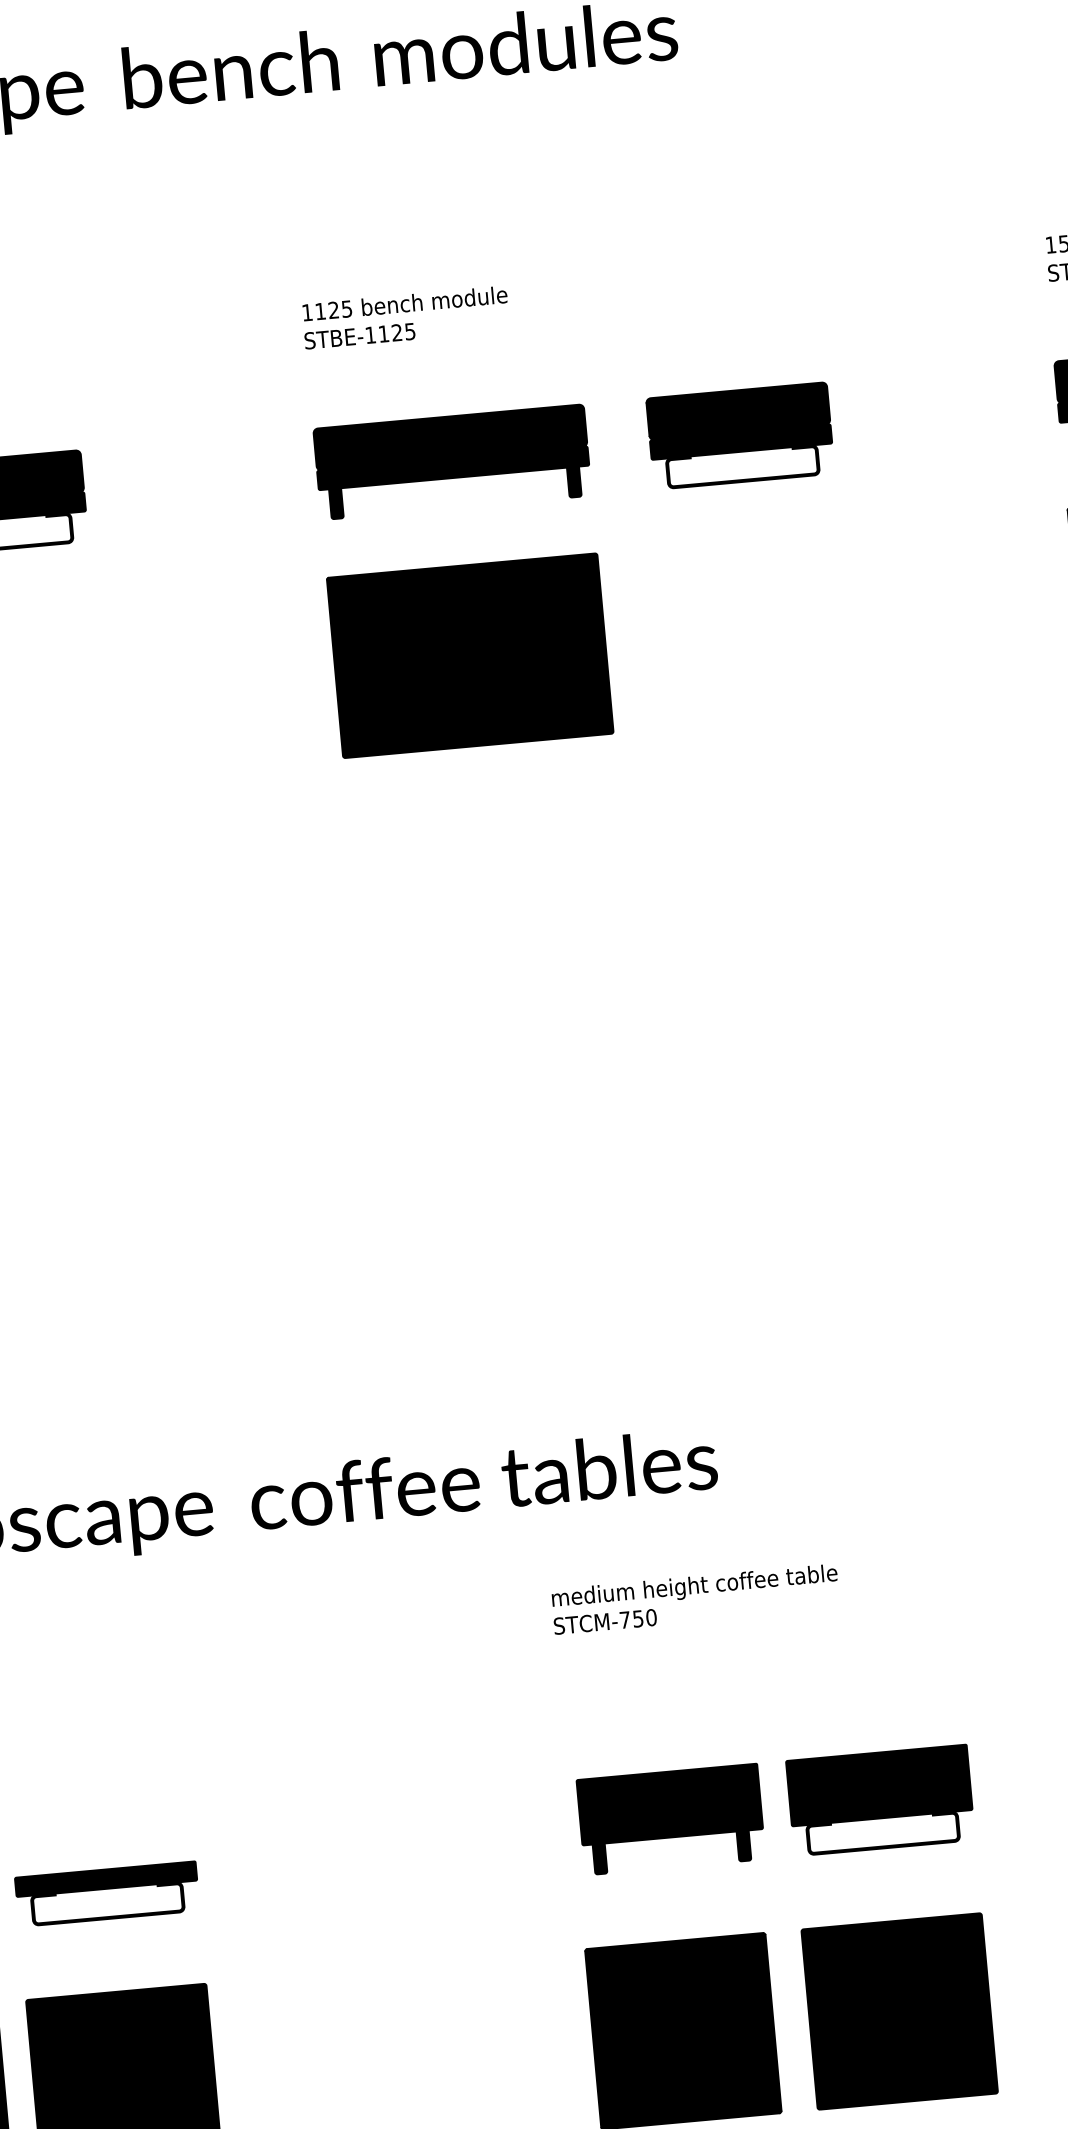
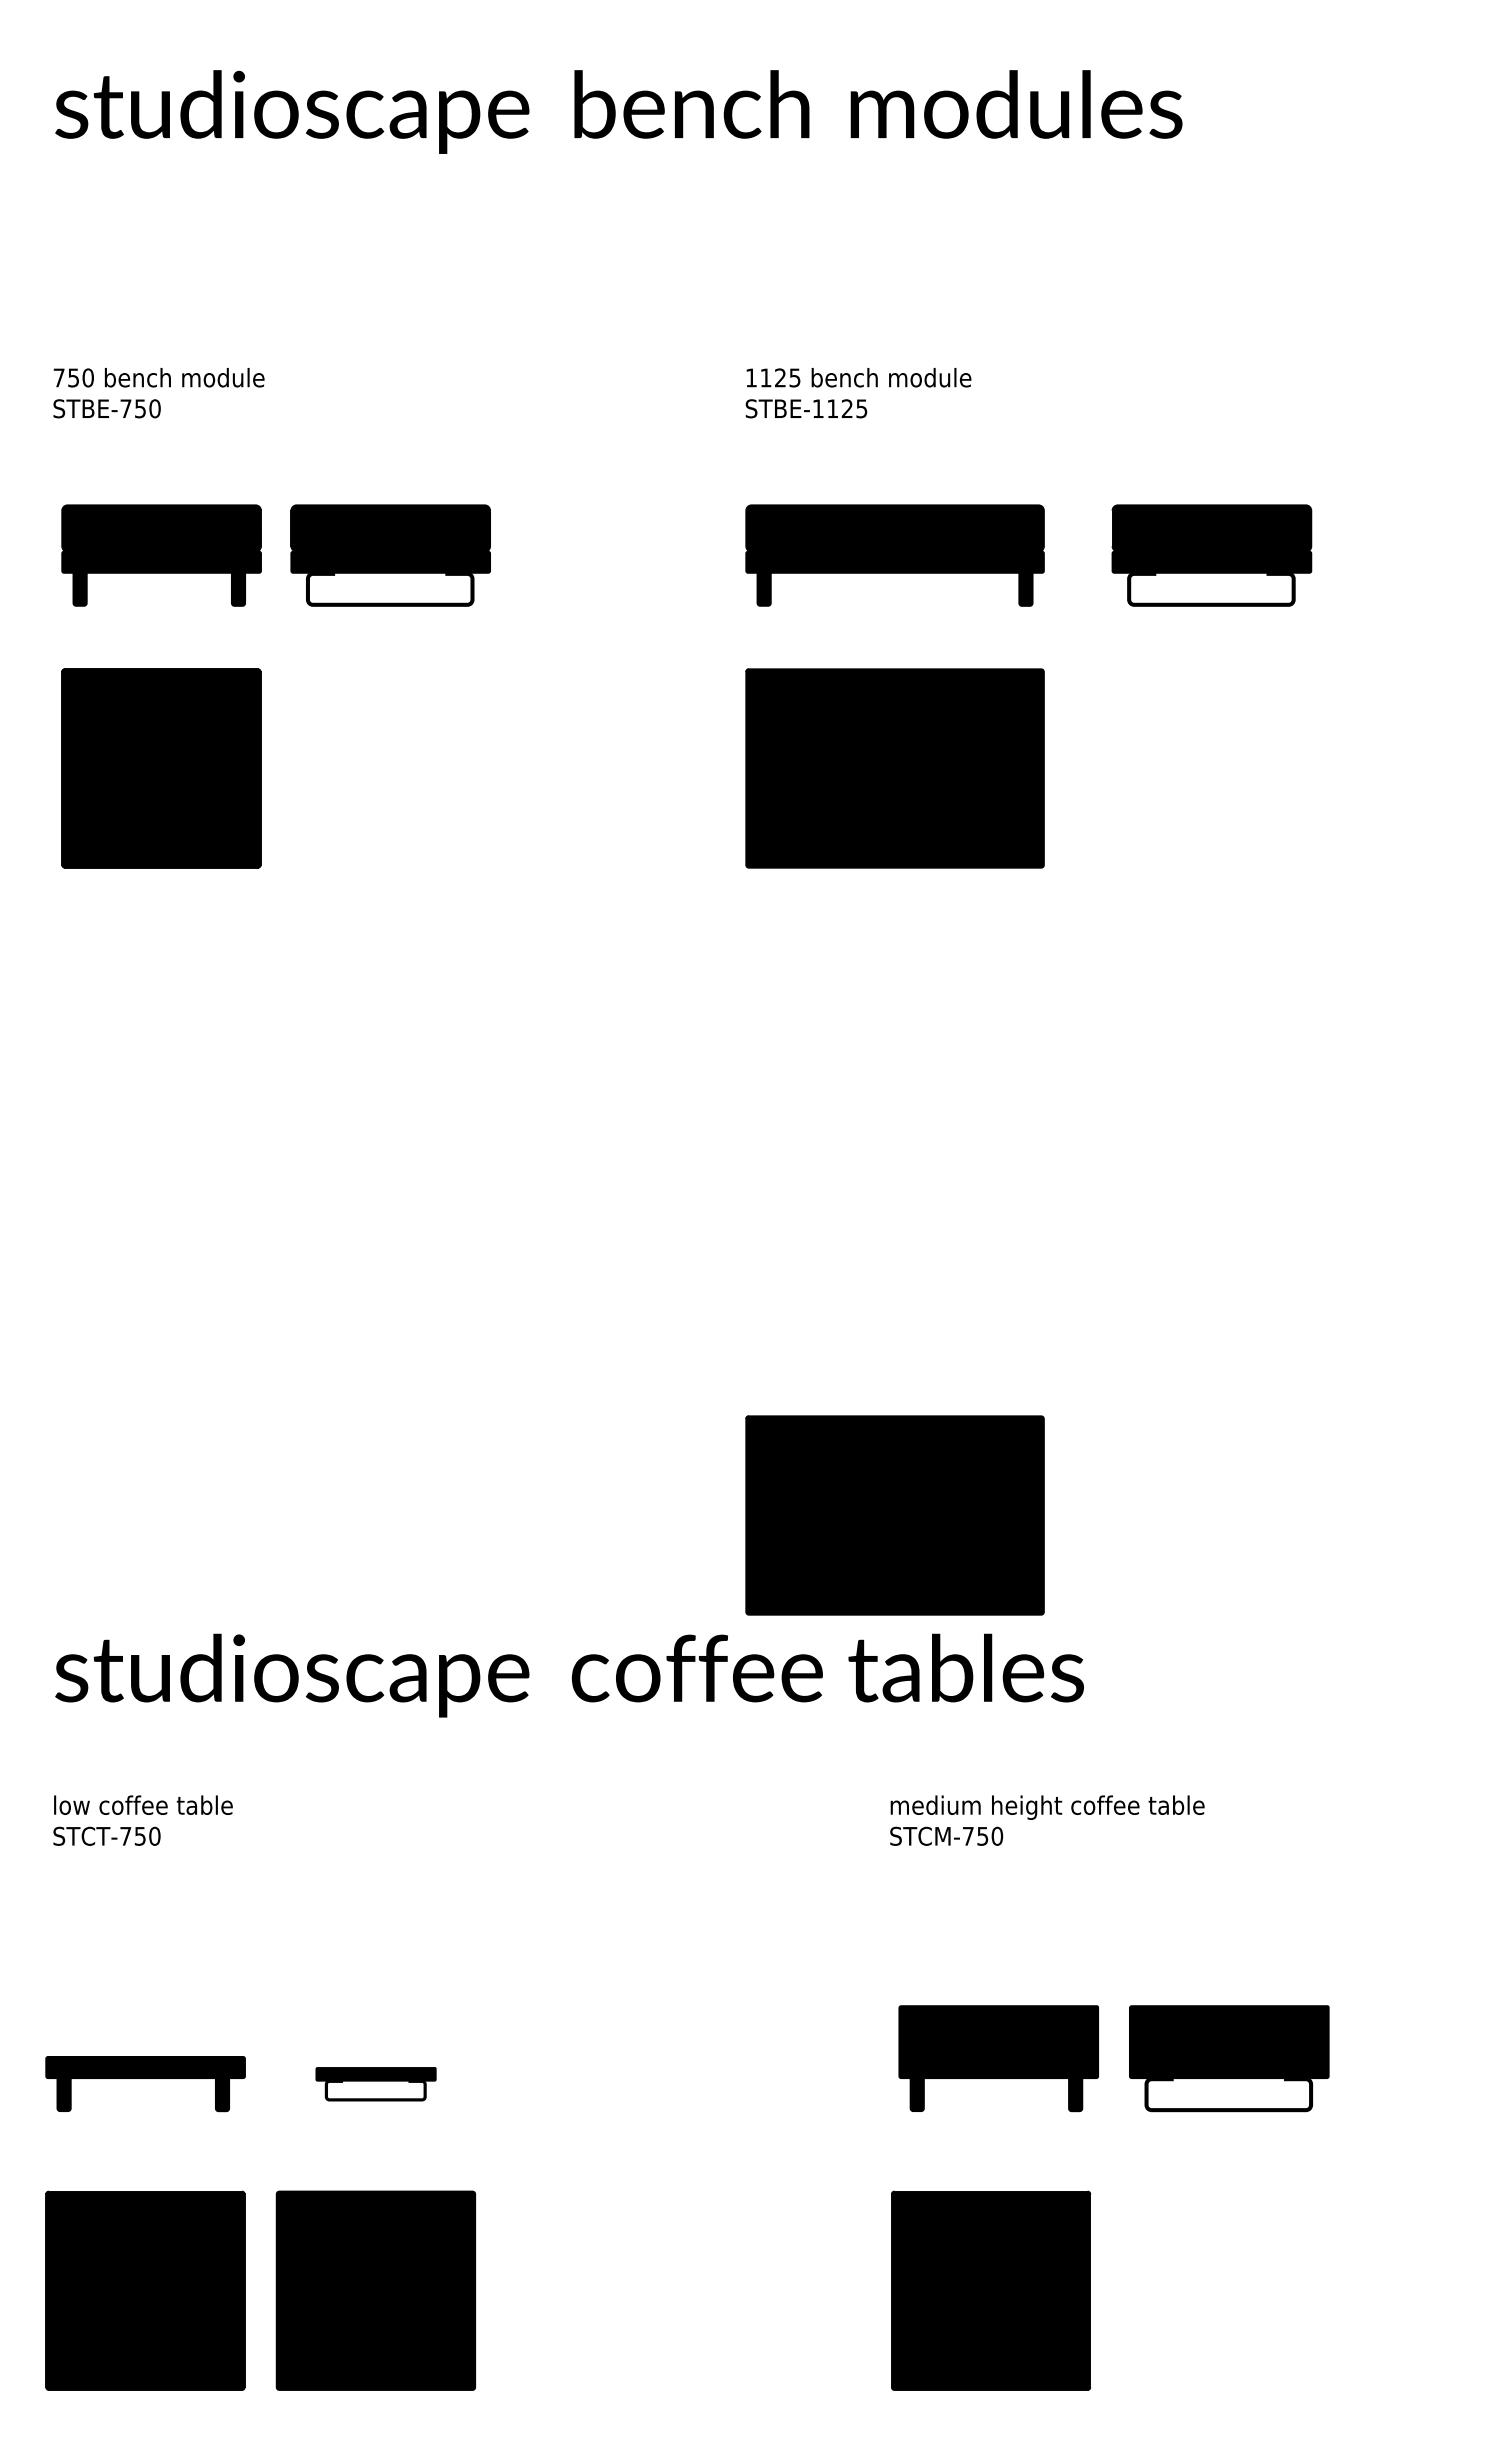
part: (531, 1334) -> (894, 1515), added
part: (106, 1894) -> (375, 2084), size x0.6
part: (900, 2011) -> (1229, 2290), removed

